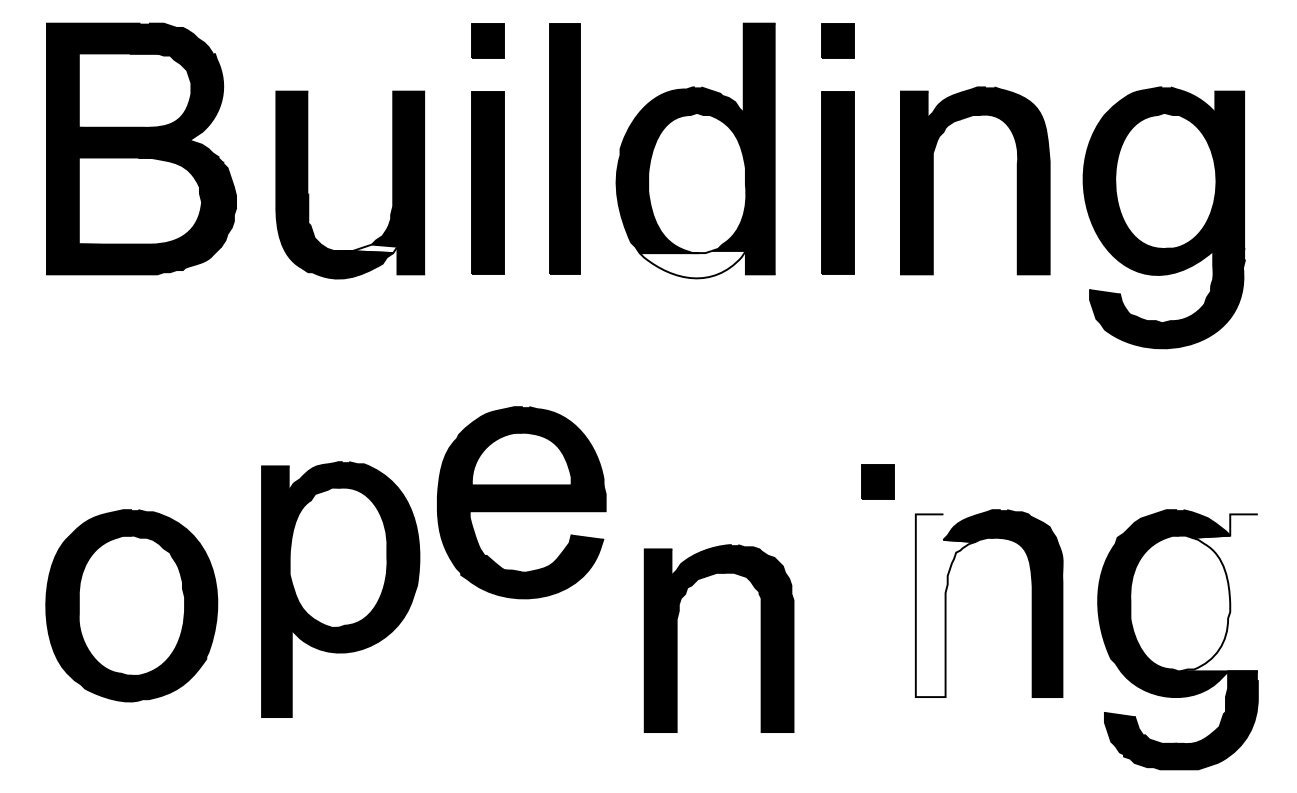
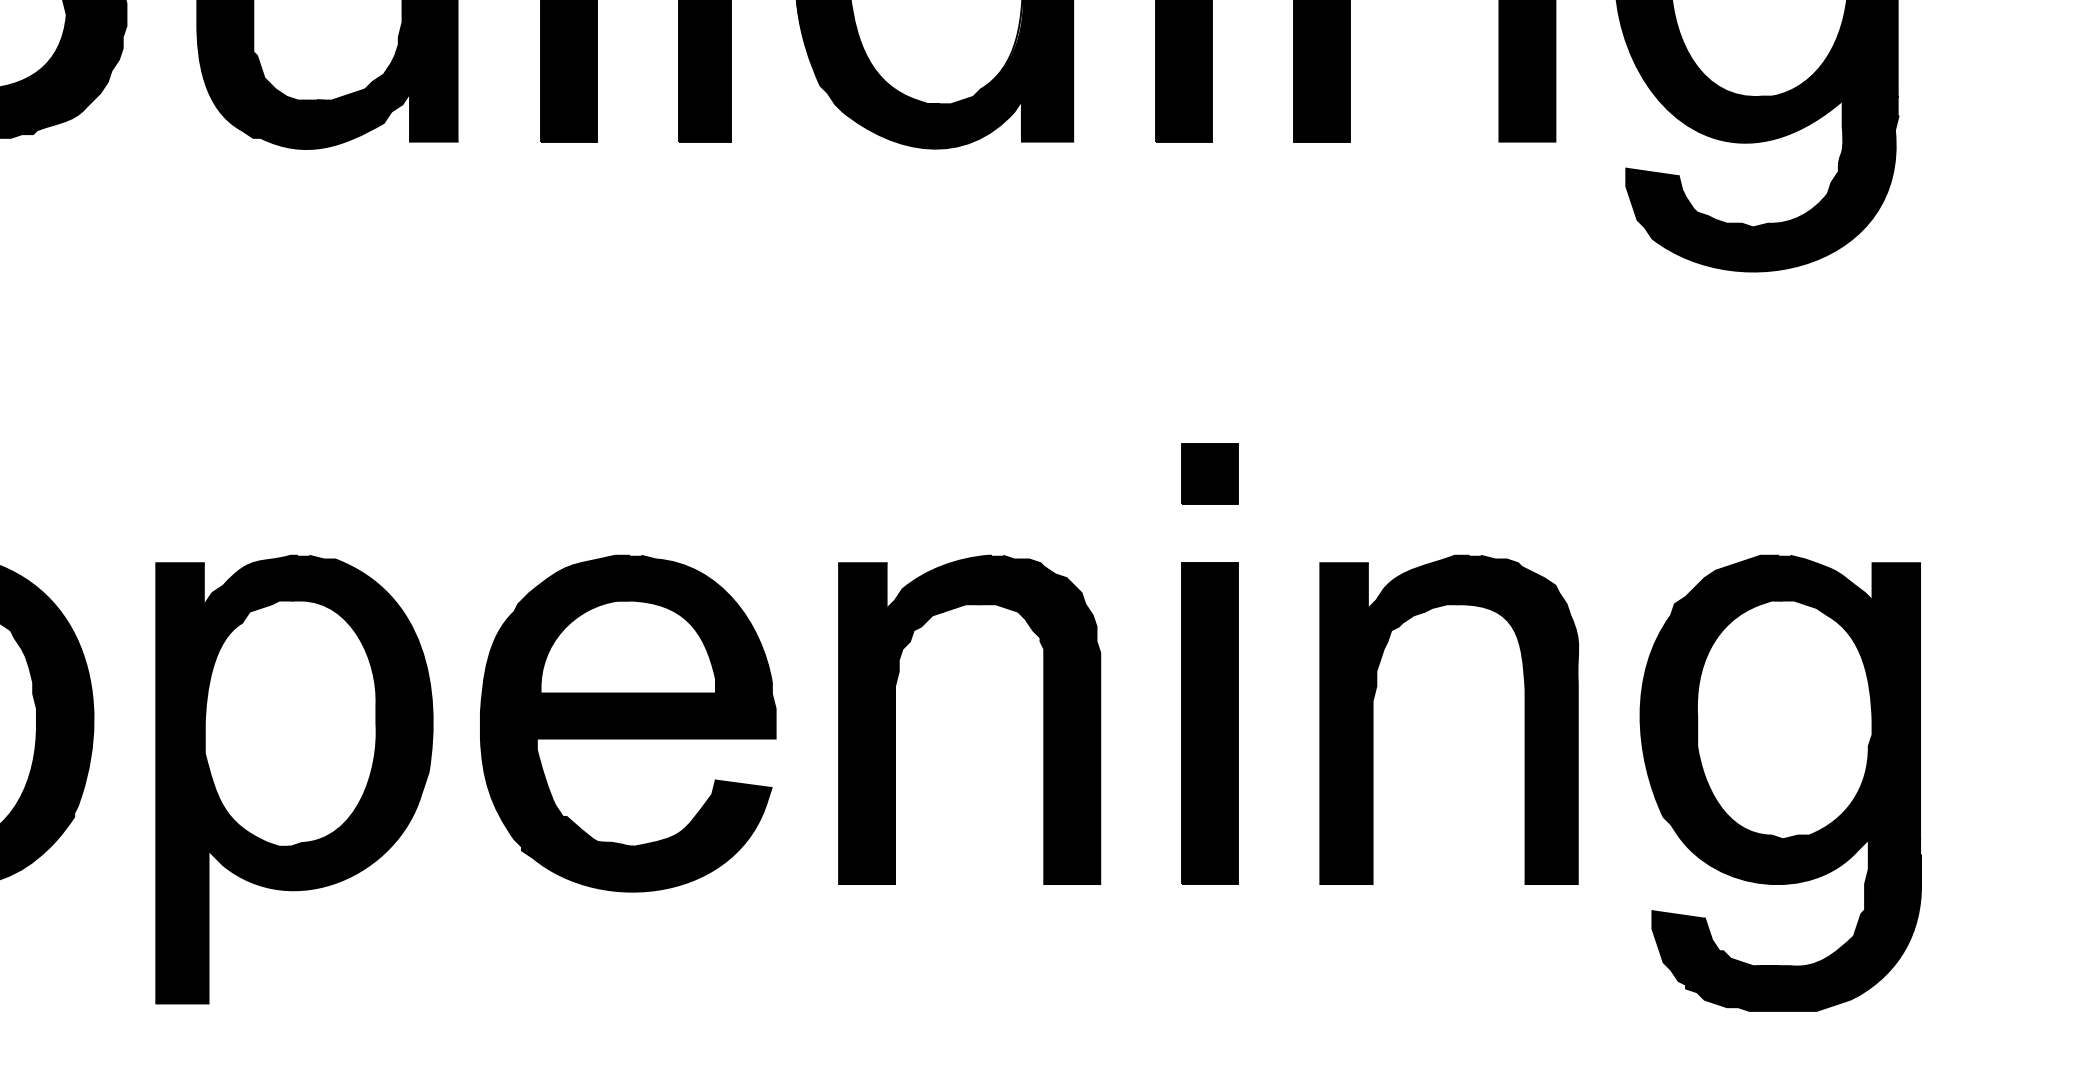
fill: (370, 248) -> (362, 96), added
fill: (692, 264) -> (928, 124), added
part: (877, 481) -> (1209, 472), moved
part: (521, 502) -> (627, 723), moved
part: (340, 589) -> (294, 779), moved
fill: (1218, 592) -> (1851, 700), added
part: (852, 605) -> (1209, 723), added
fill: (945, 605) -> (1372, 723), added
part: (677, 638) -> (896, 719), moved

